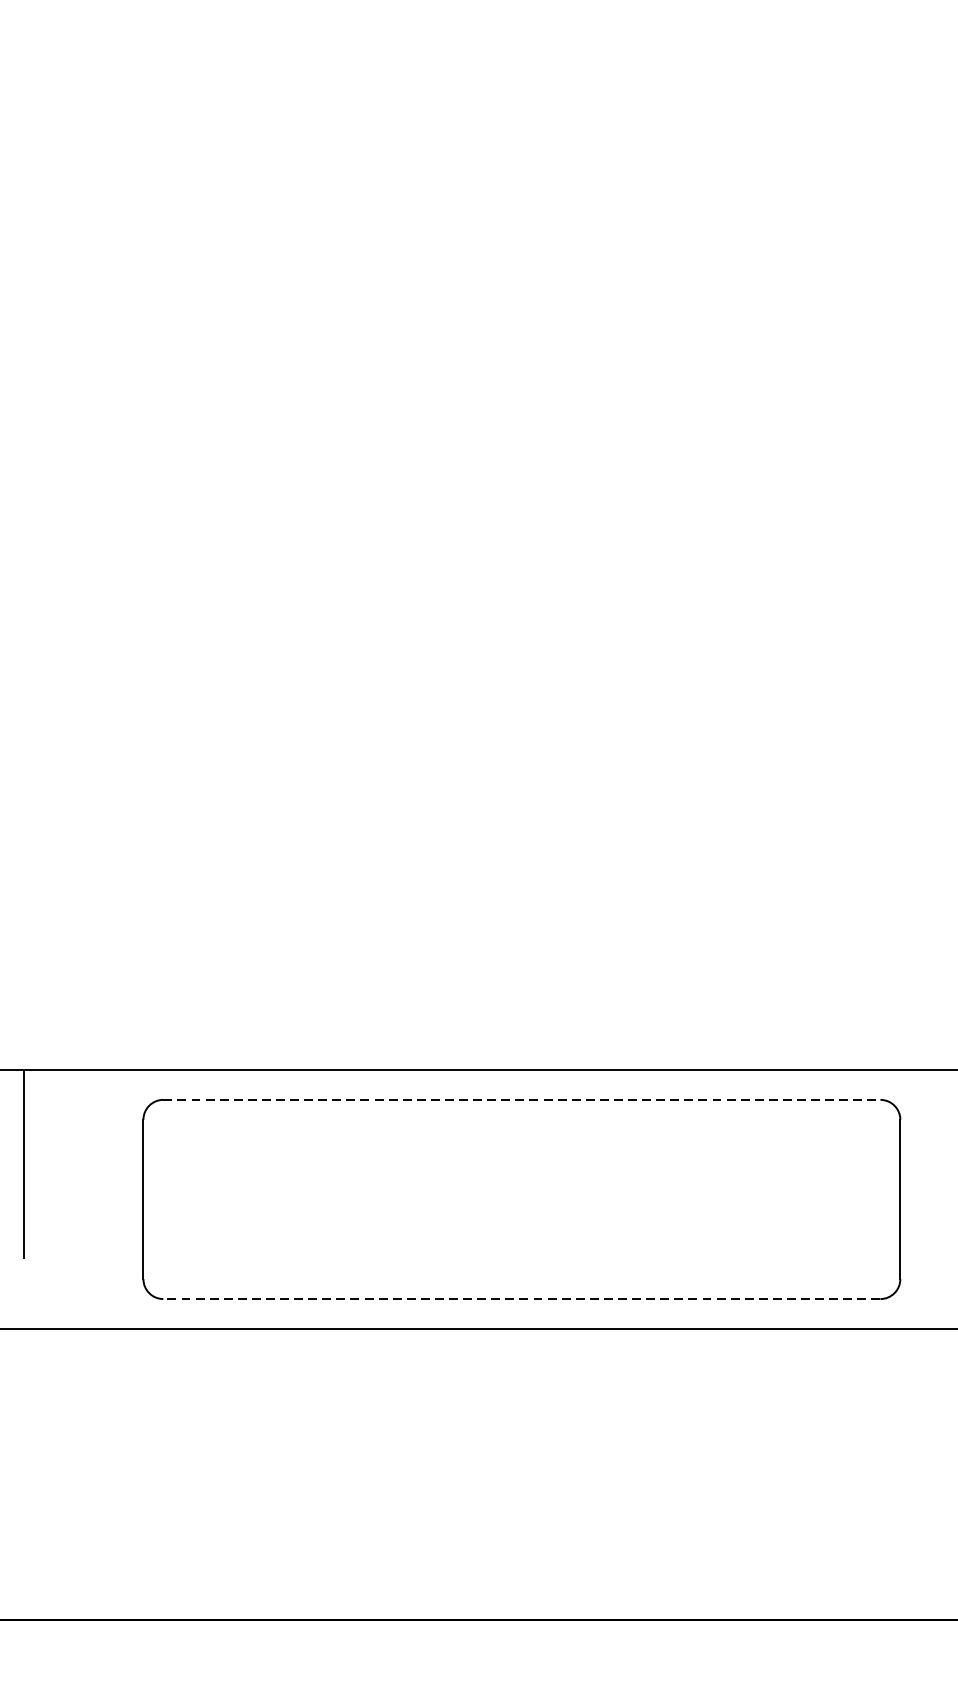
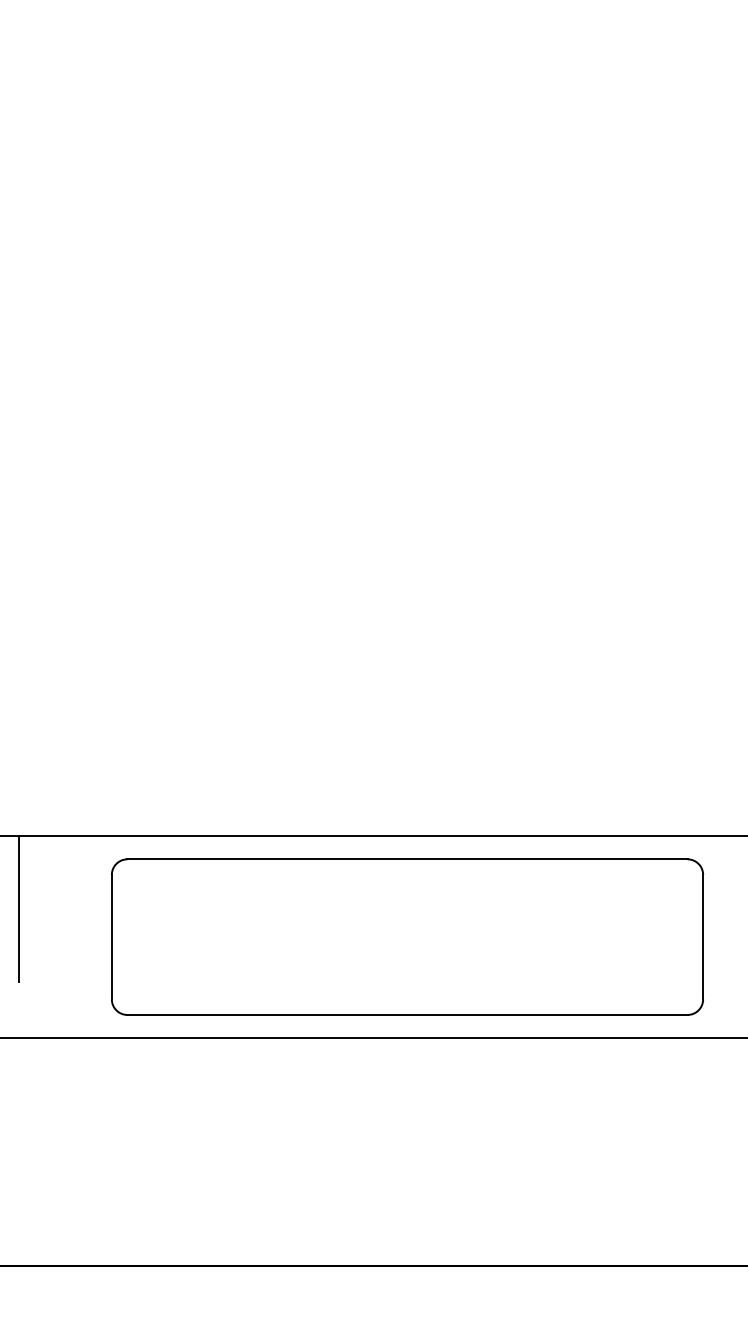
line: (523, 1100) -> (408, 859), dashed -> solid
line: (521, 1298) -> (407, 1014), dashed -> solid

